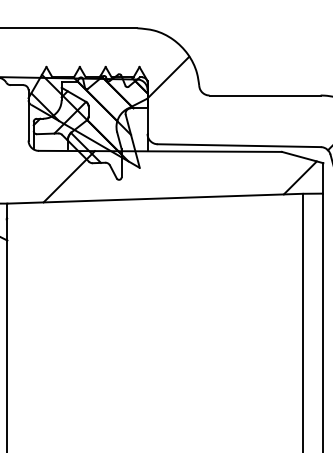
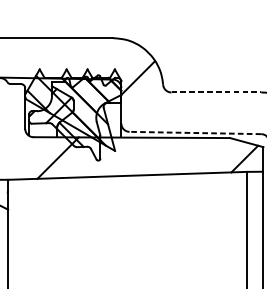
line: (265, 95) -> (216, 92), solid -> dashed
line: (239, 145) -> (195, 132), solid -> dashed

